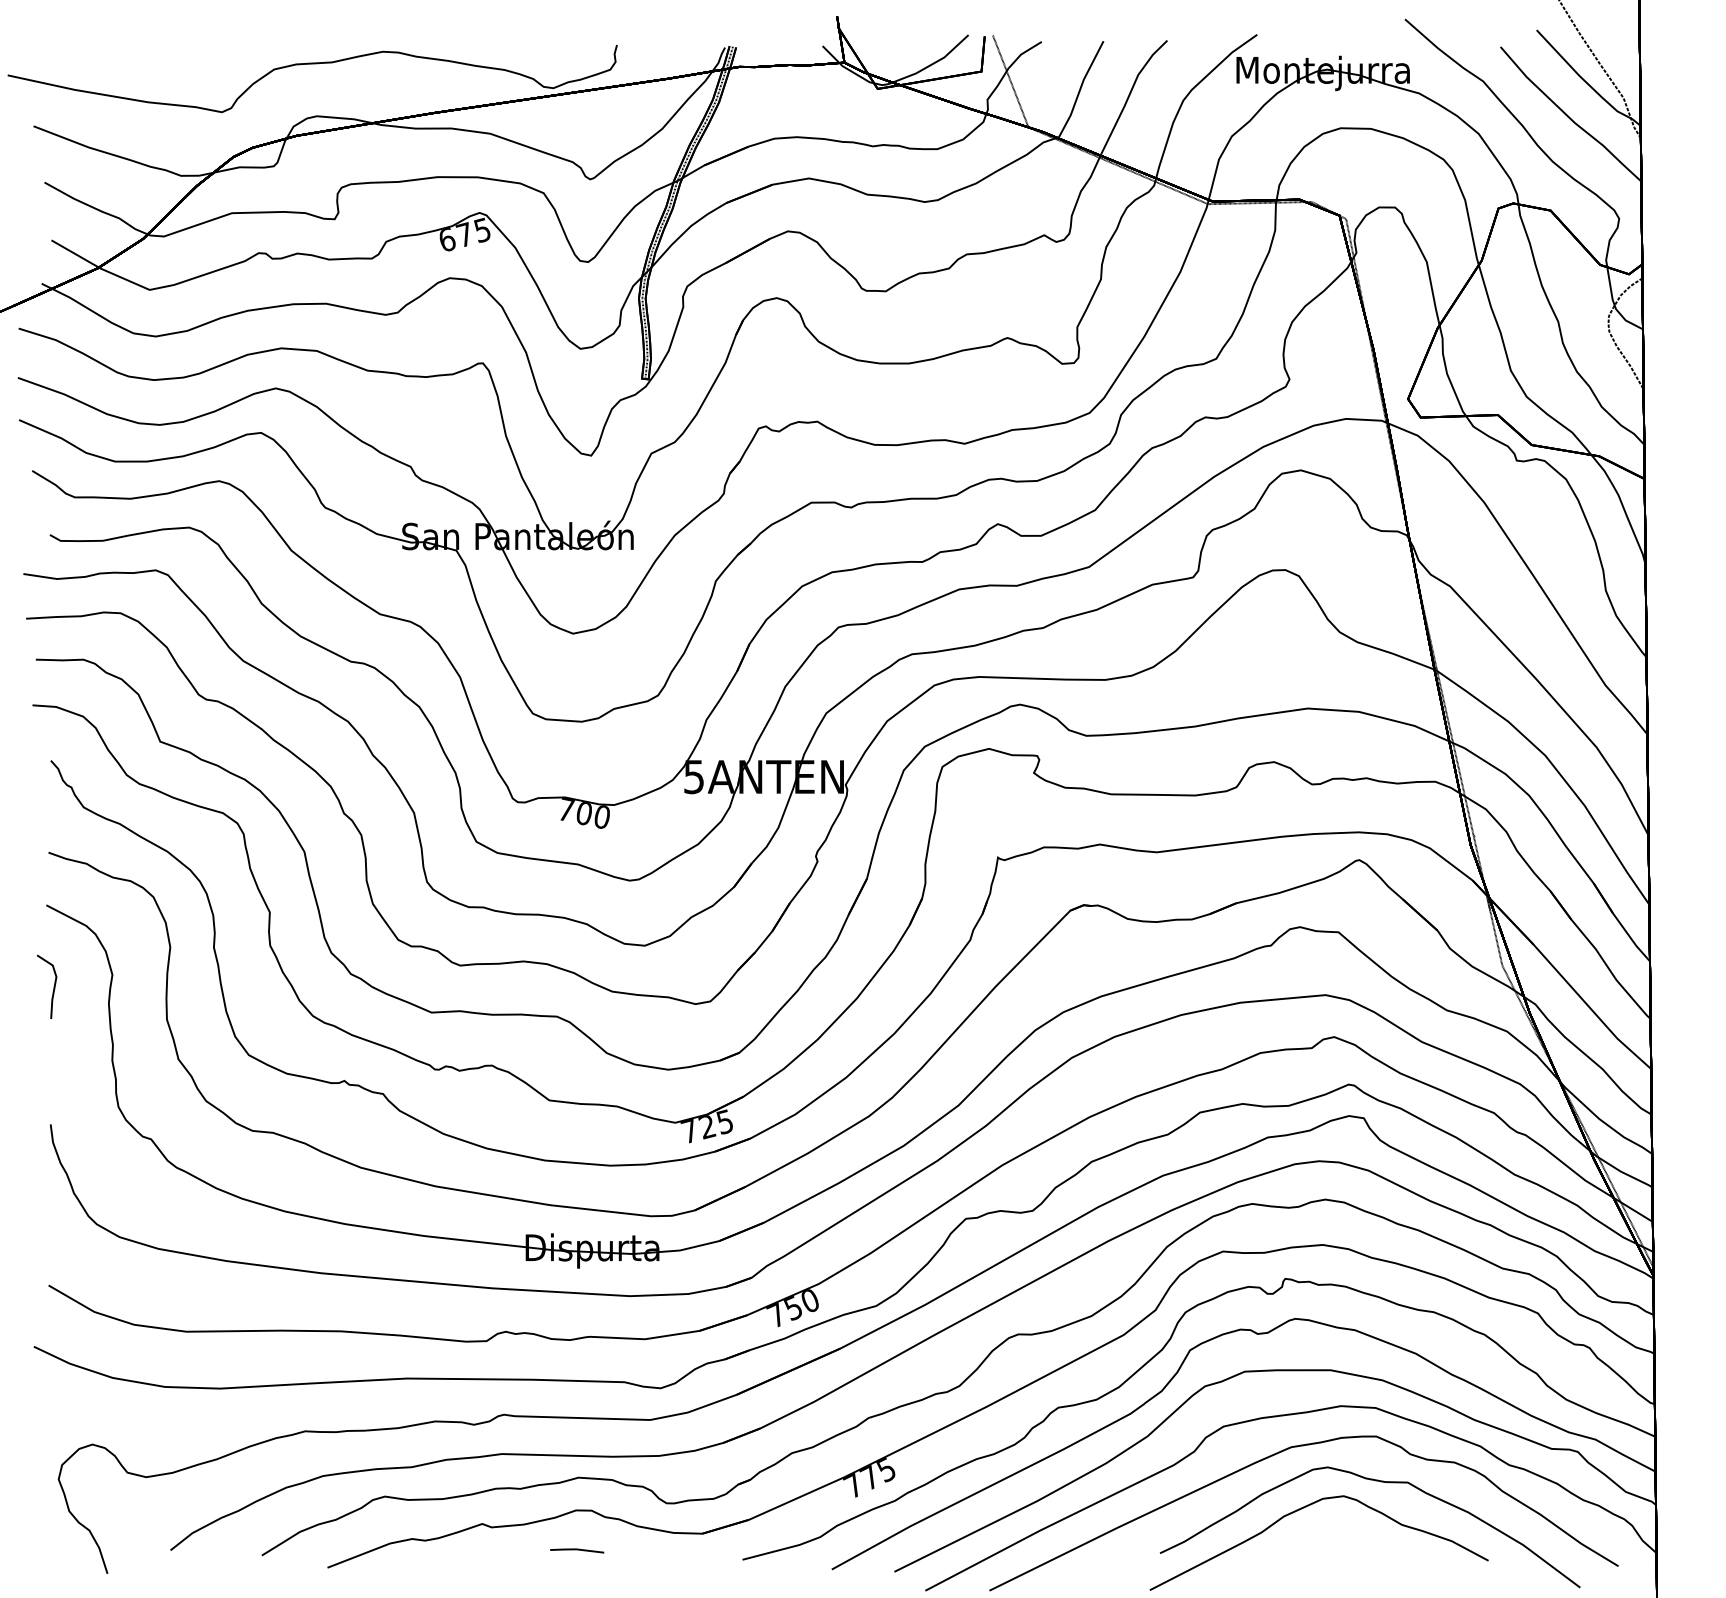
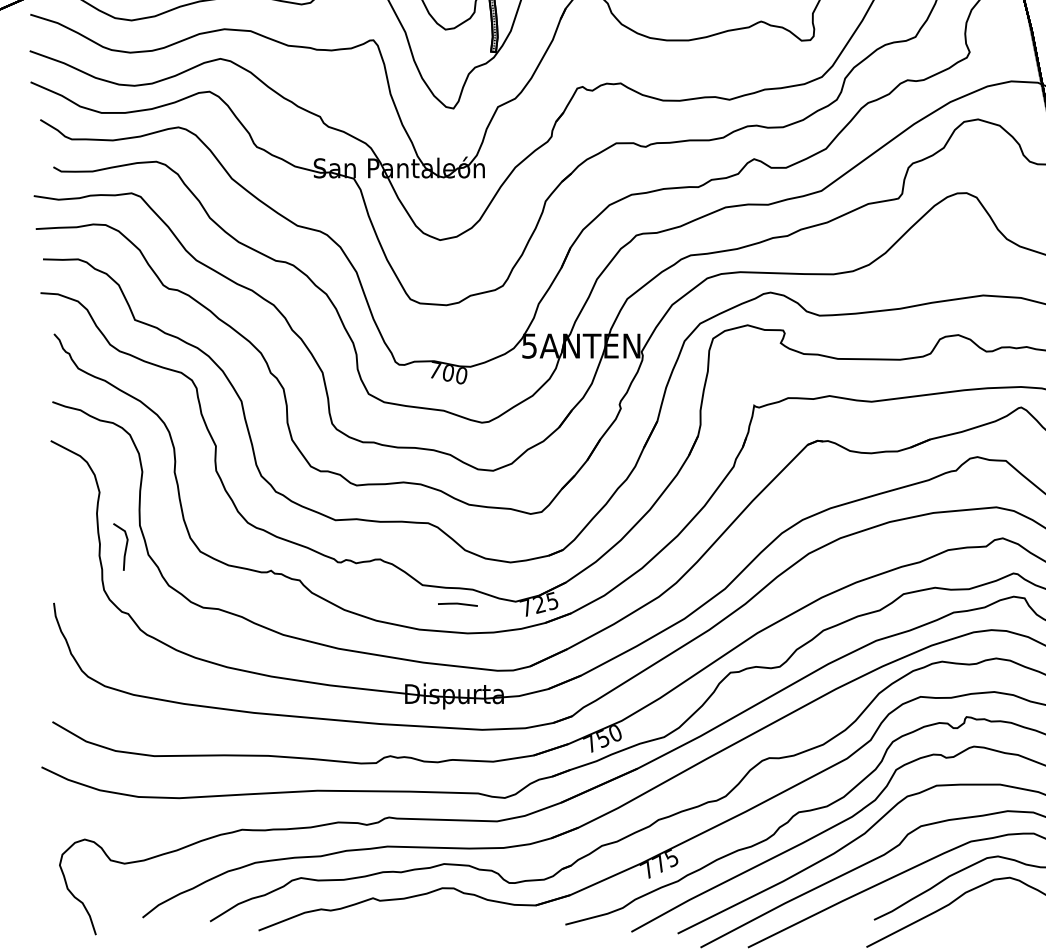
line: (53, 986) -> (125, 546), moved
part: (577, 1550) -> (458, 604), moved

